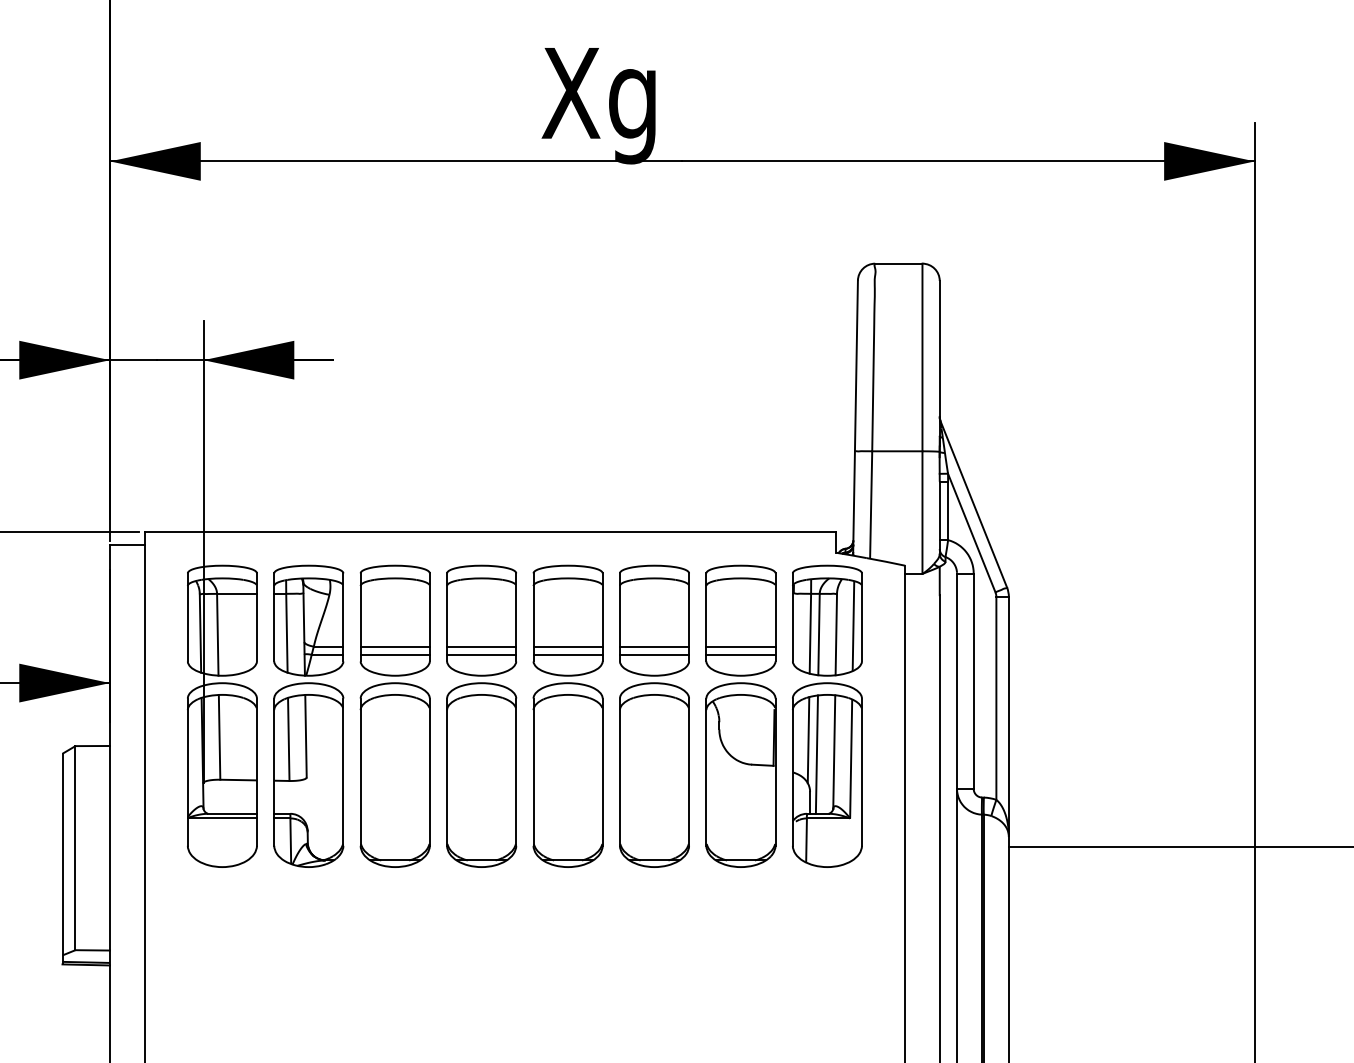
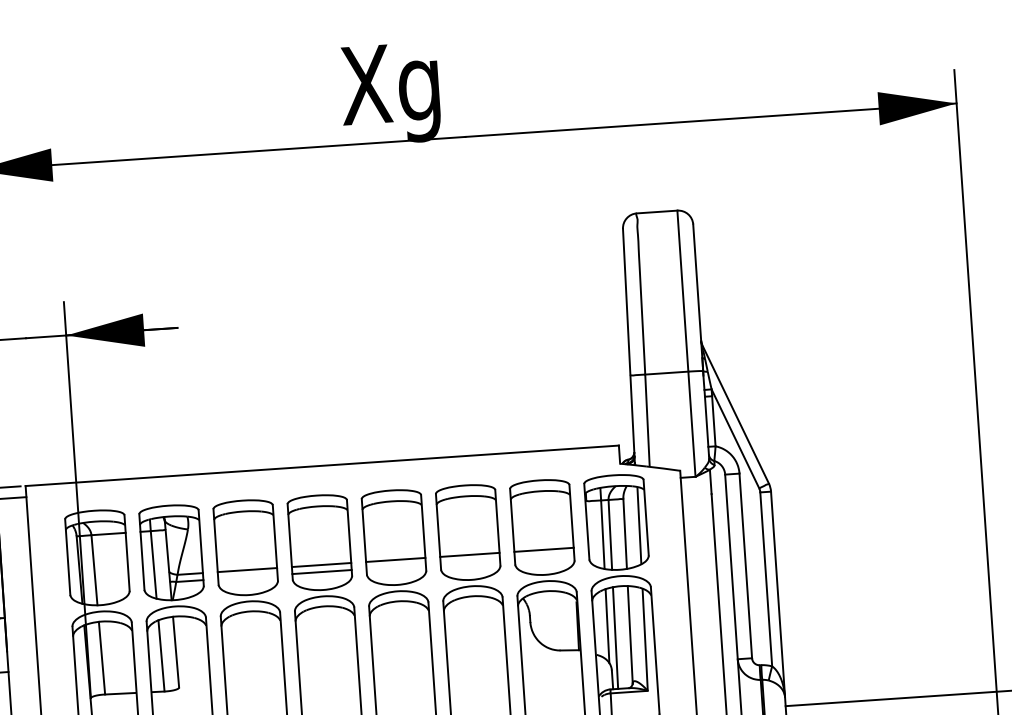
line: (394, 654) -> (247, 576), removed
line: (567, 654) -> (395, 566), removed
line: (654, 654) -> (470, 561), removed
line: (740, 654) -> (544, 556), removed

